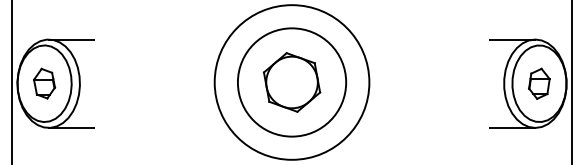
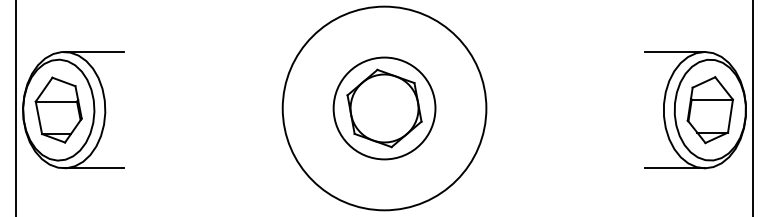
circle: (292, 82) -> (384, 108), size x0.71
part: (44, 83) -> (58, 109), size x1.67
part: (538, 84) -> (709, 110), size x1.67

